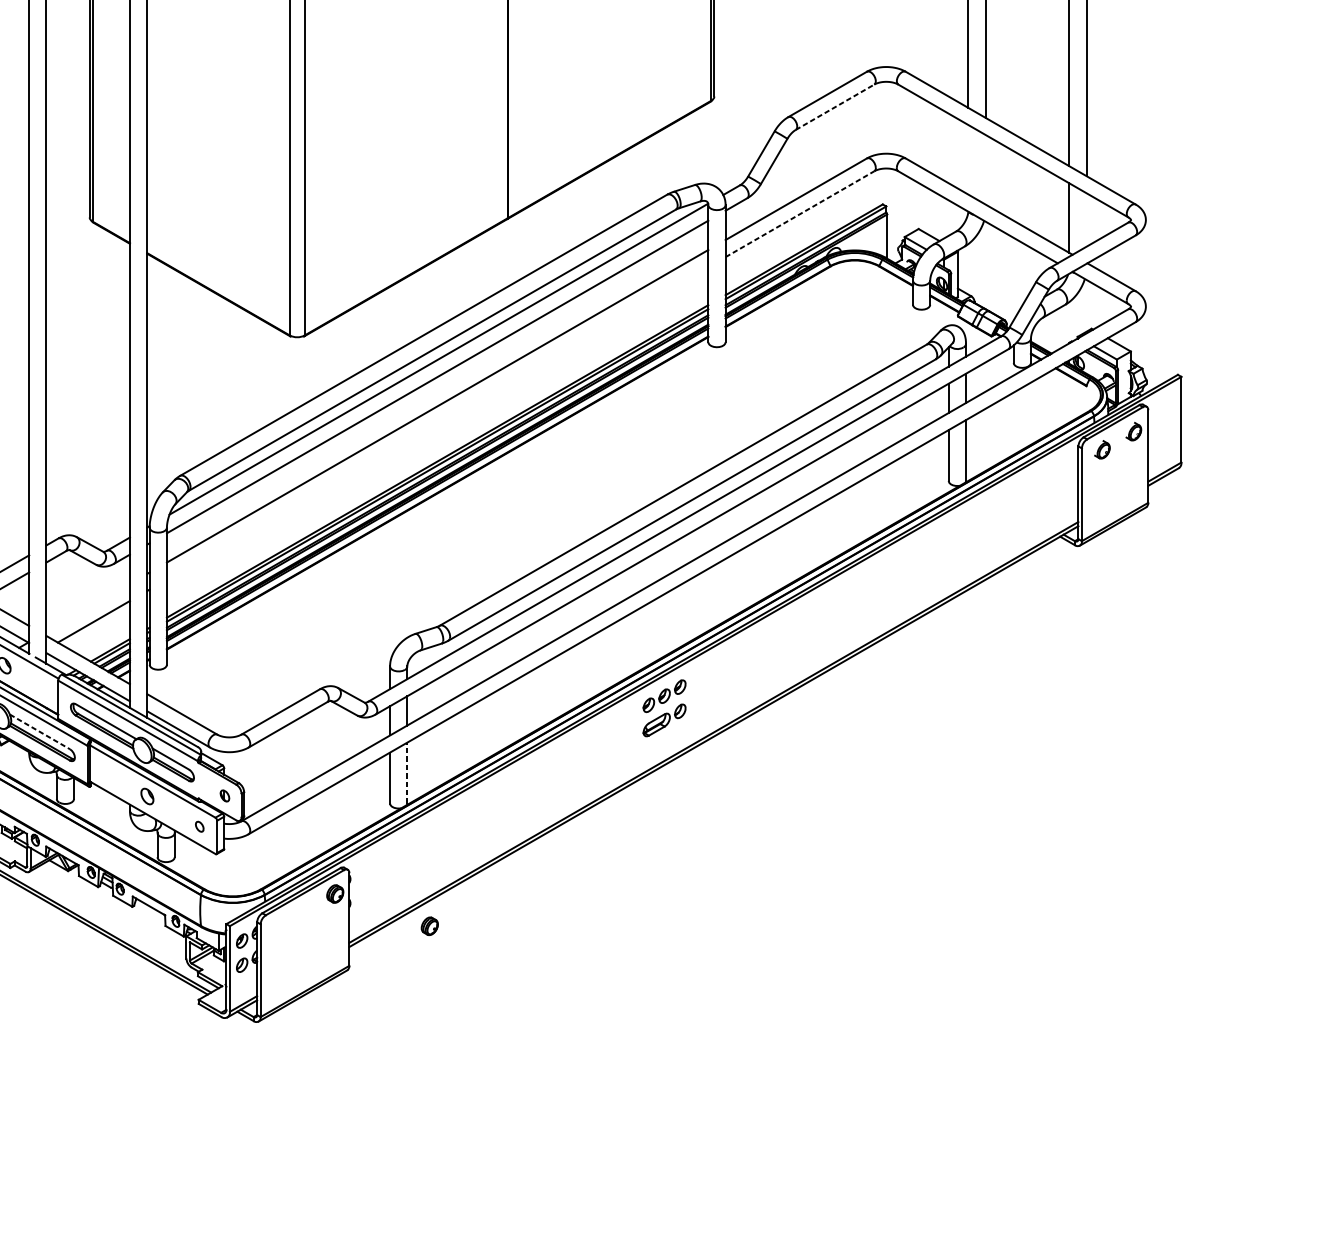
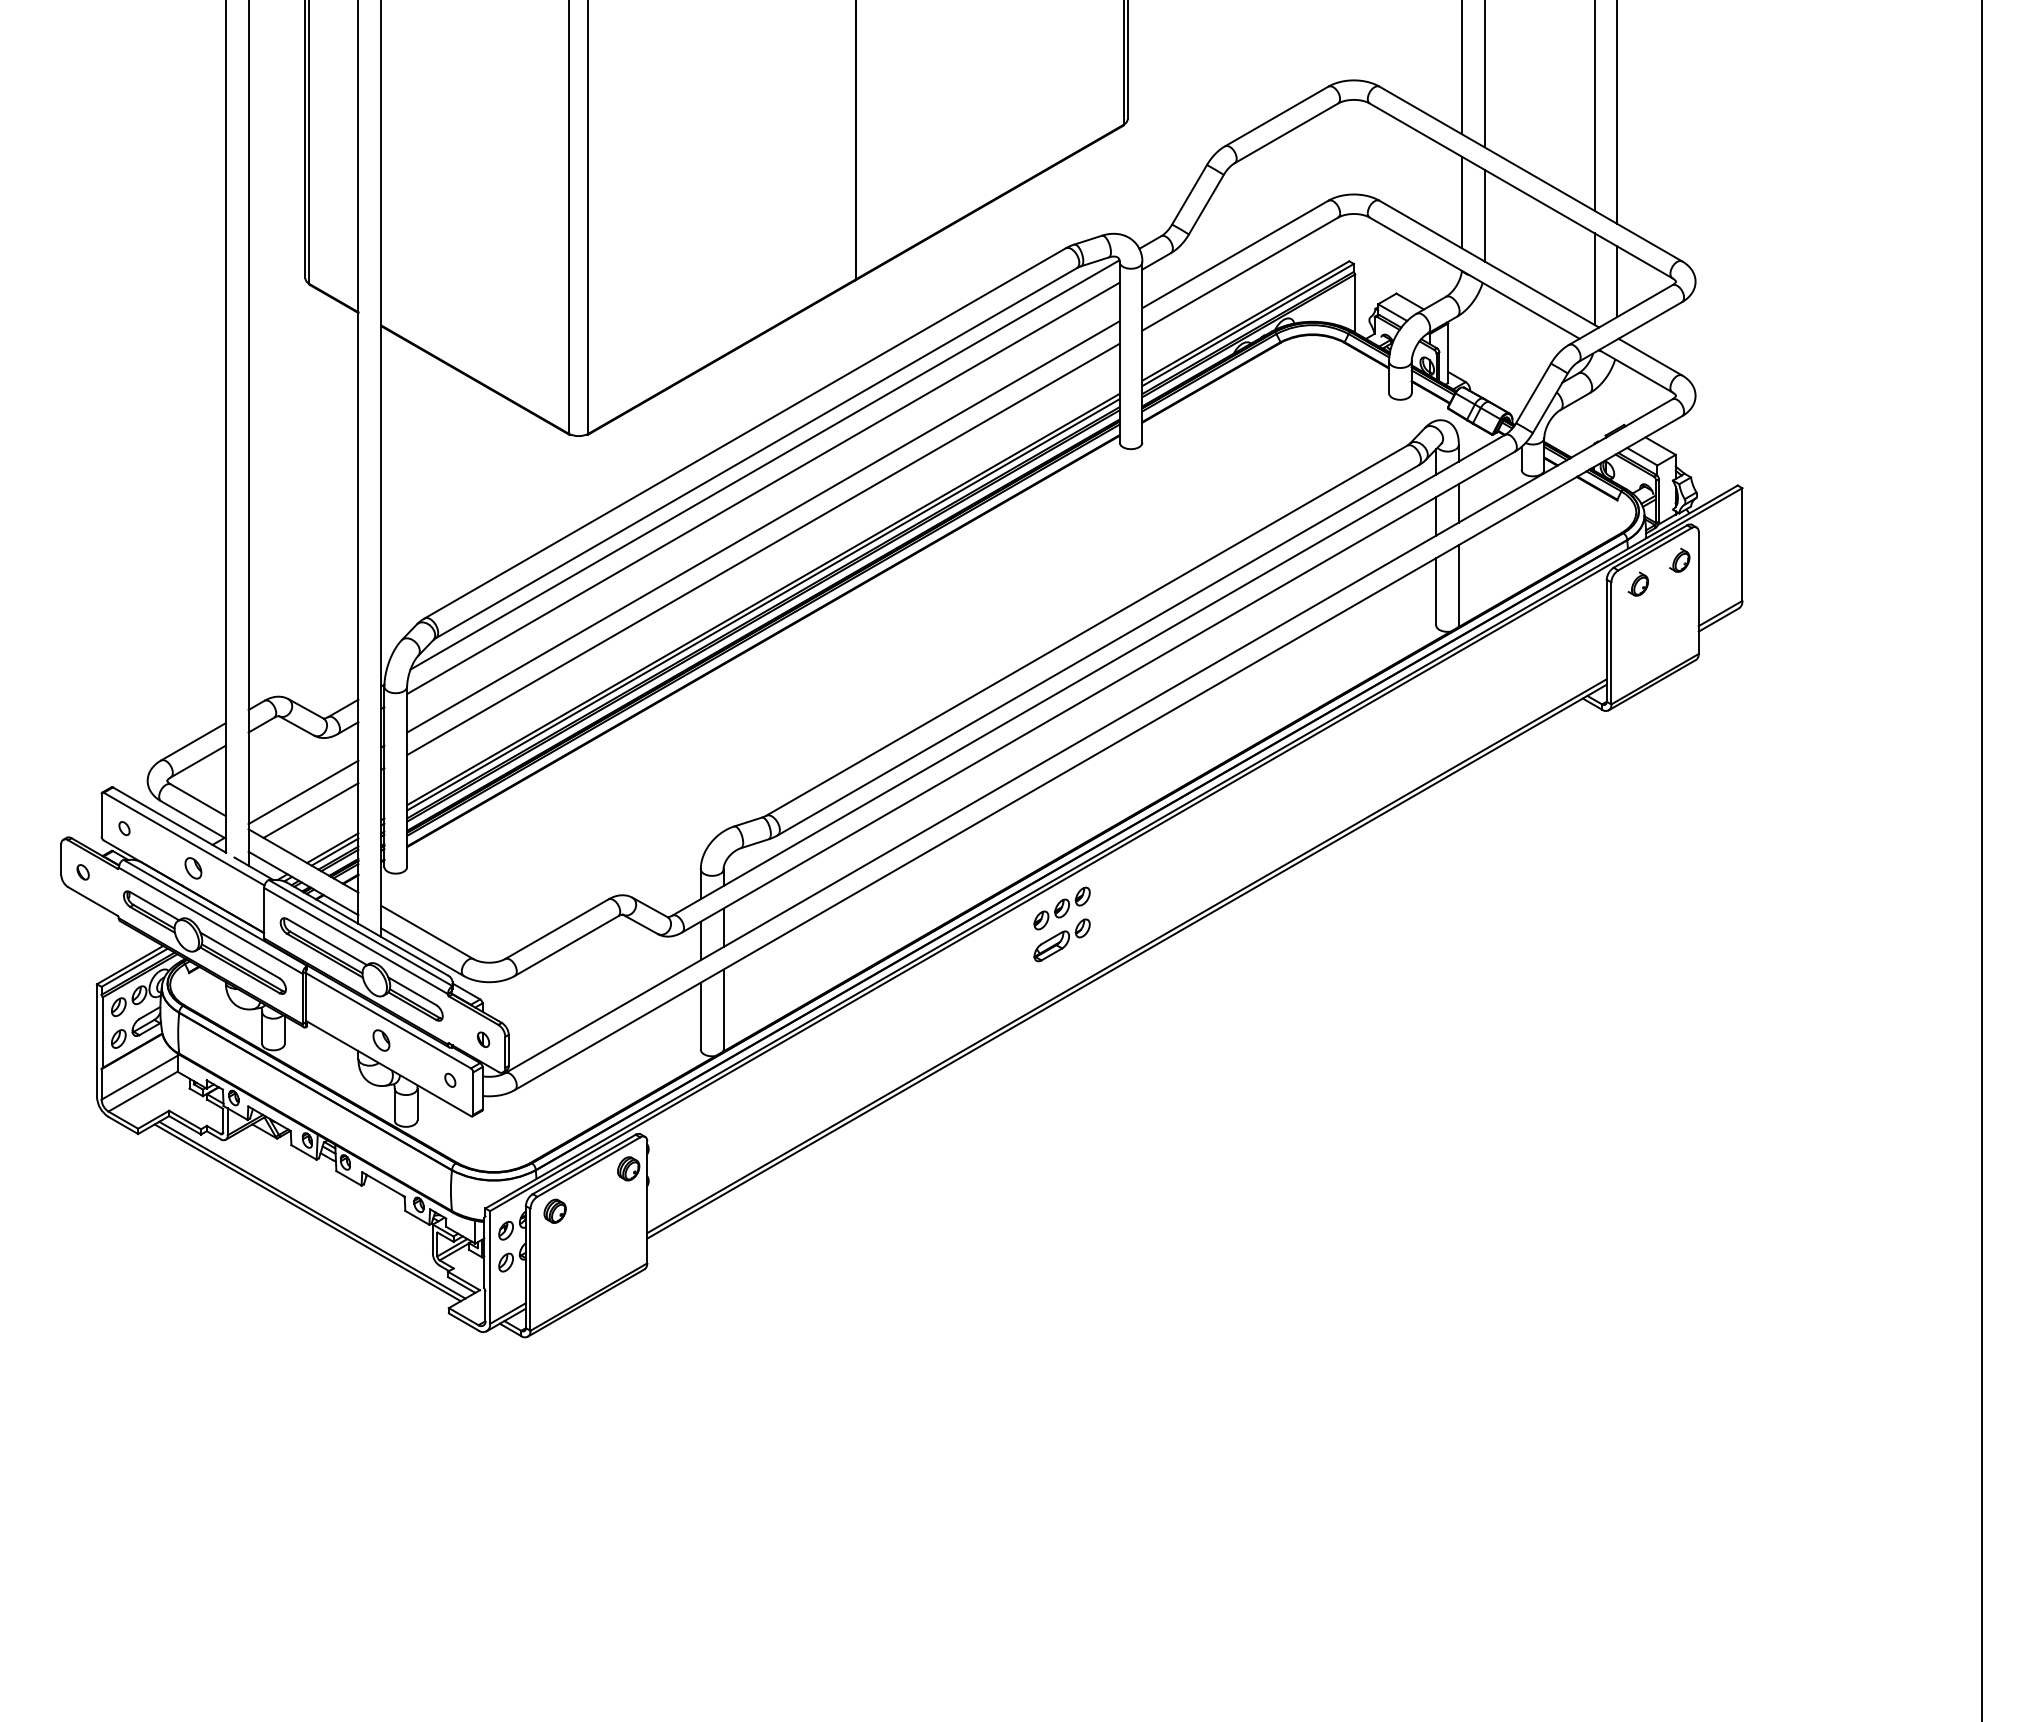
line: (835, 107) -> (1286, 133), dashed -> solid
line: (968, 159) -> (1462, 202), added
line: (985, 169) -> (1484, 215), added
line: (800, 214) -> (1240, 274), dashed -> solid
line: (1086, 219) -> (1617, 281), added
line: (437, 423) -> (763, 549), added
line: (88, 608) -> (303, 792), added
line: (40, 731) -> (240, 955), dashed -> solid
line: (407, 772) -> (723, 1009), dashed -> solid
part: (429, 925) -> (554, 1210), moved

